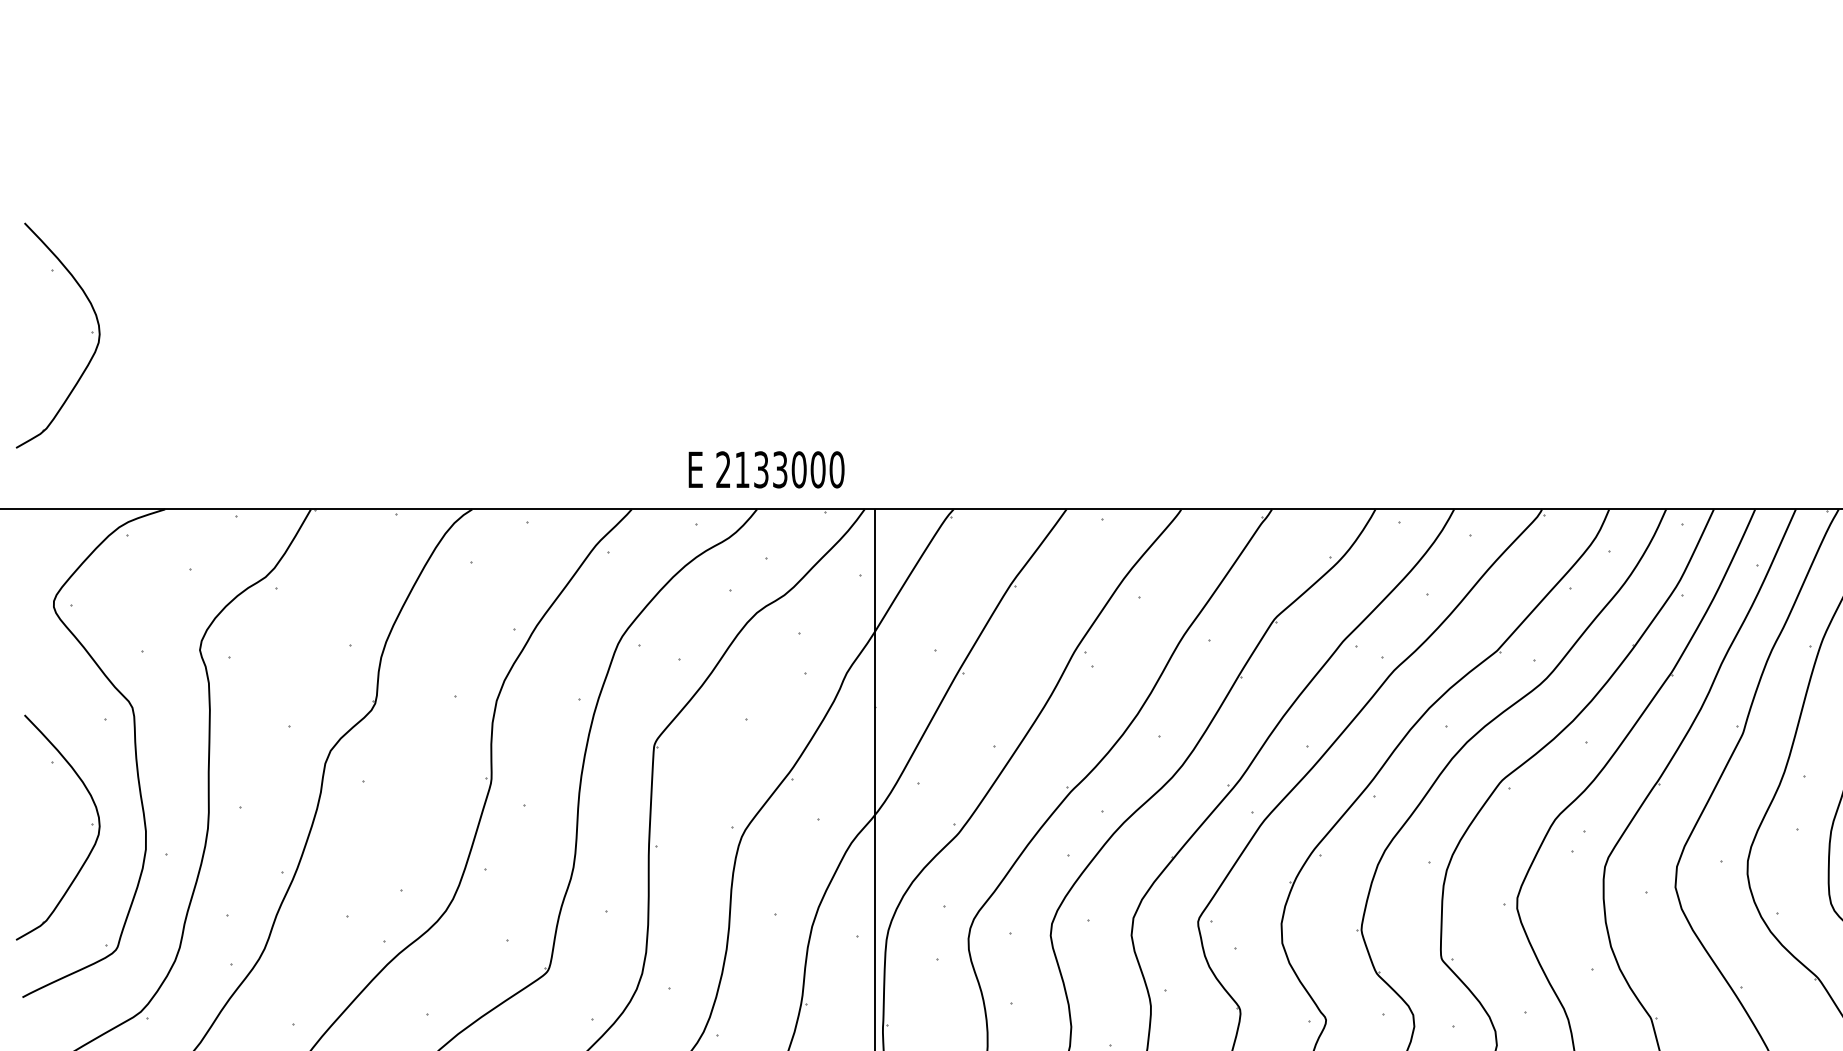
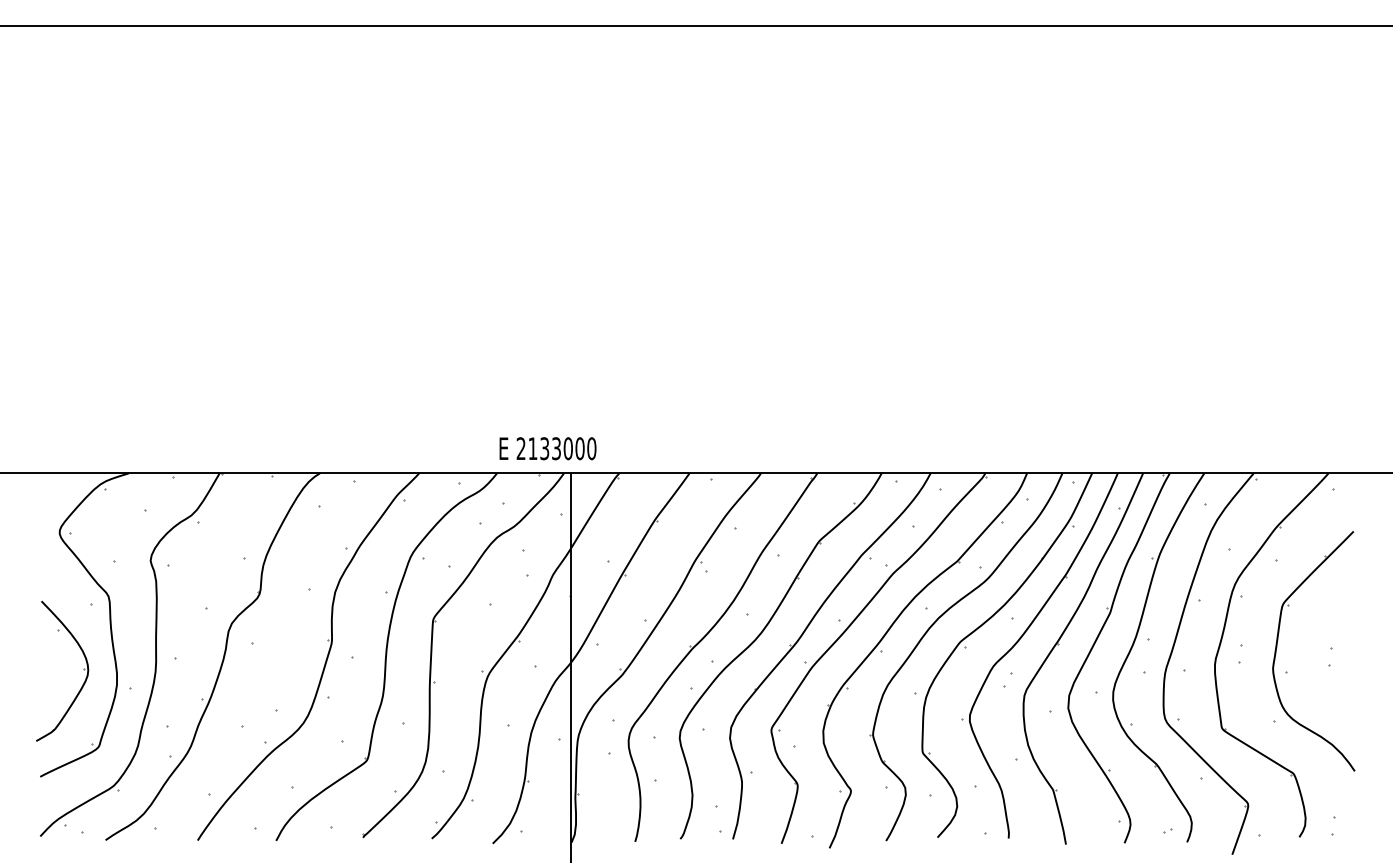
part: (92, 332) -> (83, 363), removed
text: (765, 469) -> (547, 448), moved

